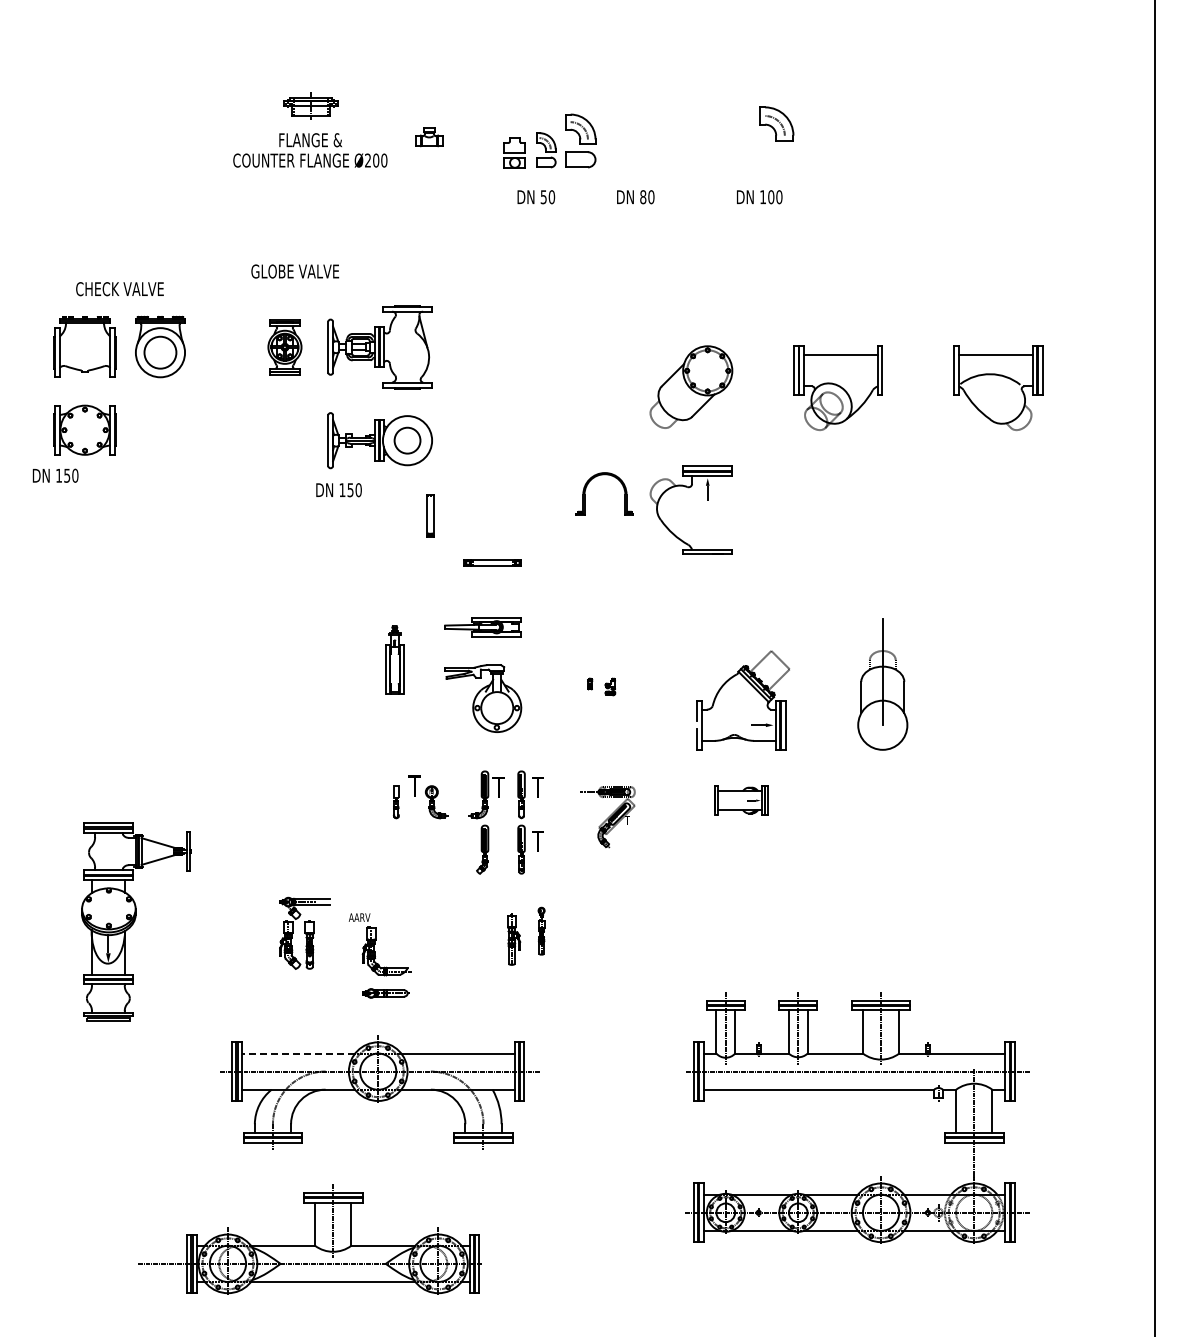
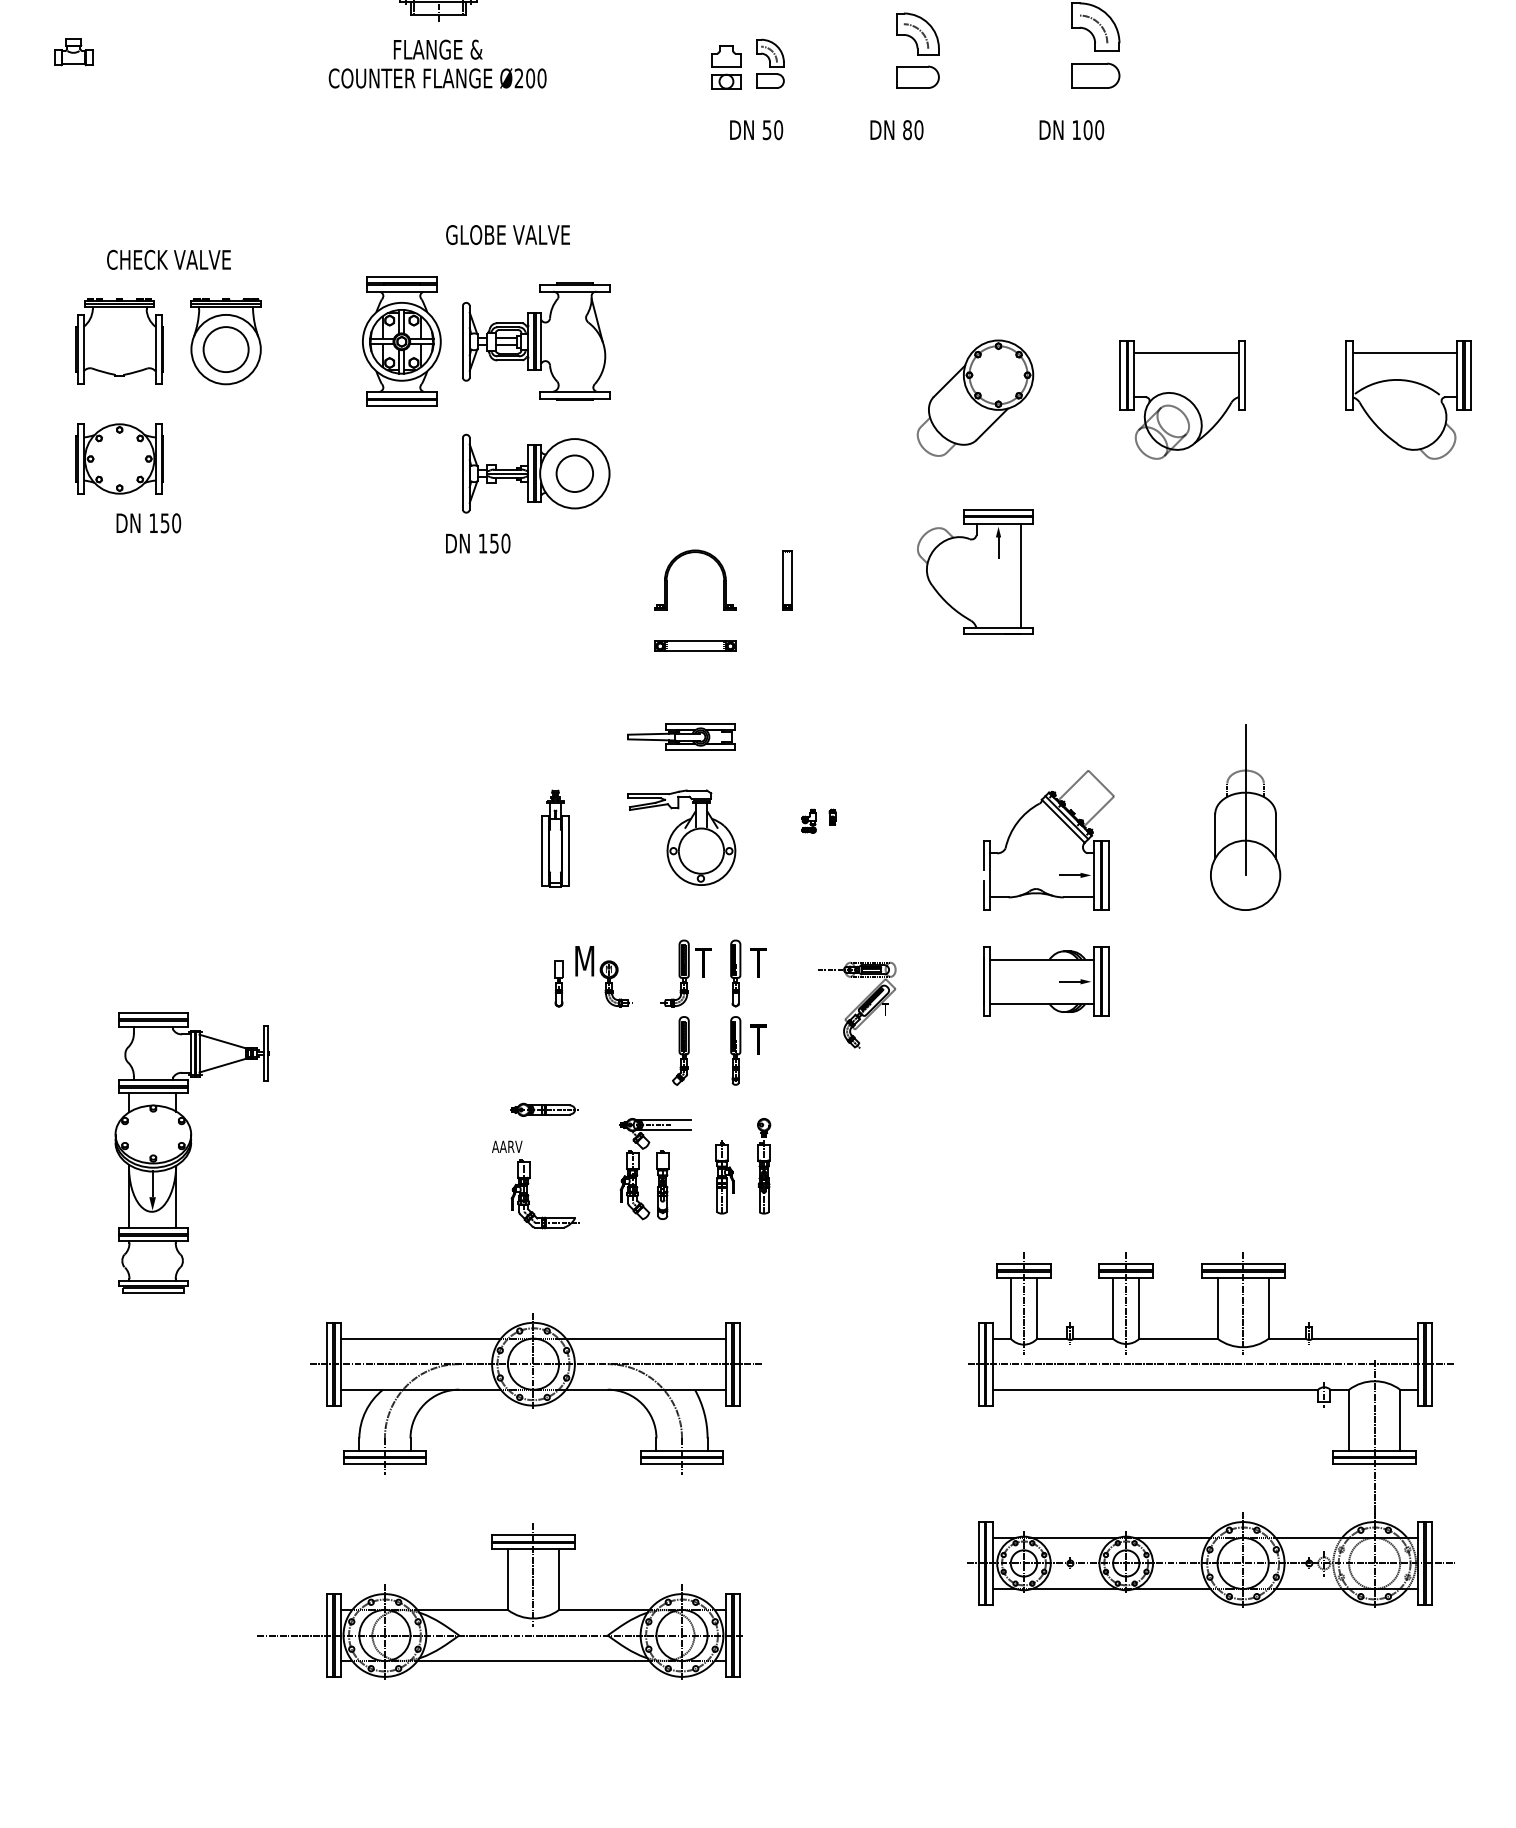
part: (429, 137) -> (73, 52), moved
part: (580, 140) -> (917, 50), moved
part: (776, 158) -> (1095, 75), added
text: (295, 271) -> (508, 234), moved
part: (284, 347) -> (401, 342), size x1.67
text: (55, 475) -> (148, 522), moved
part: (596, 477) -> (683, 556), moved
line: (723, 512) -> (1020, 575), added
part: (430, 515) -> (787, 579), moved
part: (394, 659) -> (555, 837), moved
part: (610, 686) -> (809, 820), moved
text: (414, 785) -> (584, 960), T -> M
part: (741, 800) -> (1046, 981), size x1.67
part: (541, 930) -> (763, 1165), size x1.43
part: (304, 932) -> (655, 1167), moved
part: (385, 993) -> (543, 1109), moved
line: (298, 1053) -> (420, 1338), dashed -> solid
part: (309, 1239) -> (499, 1601), moved

